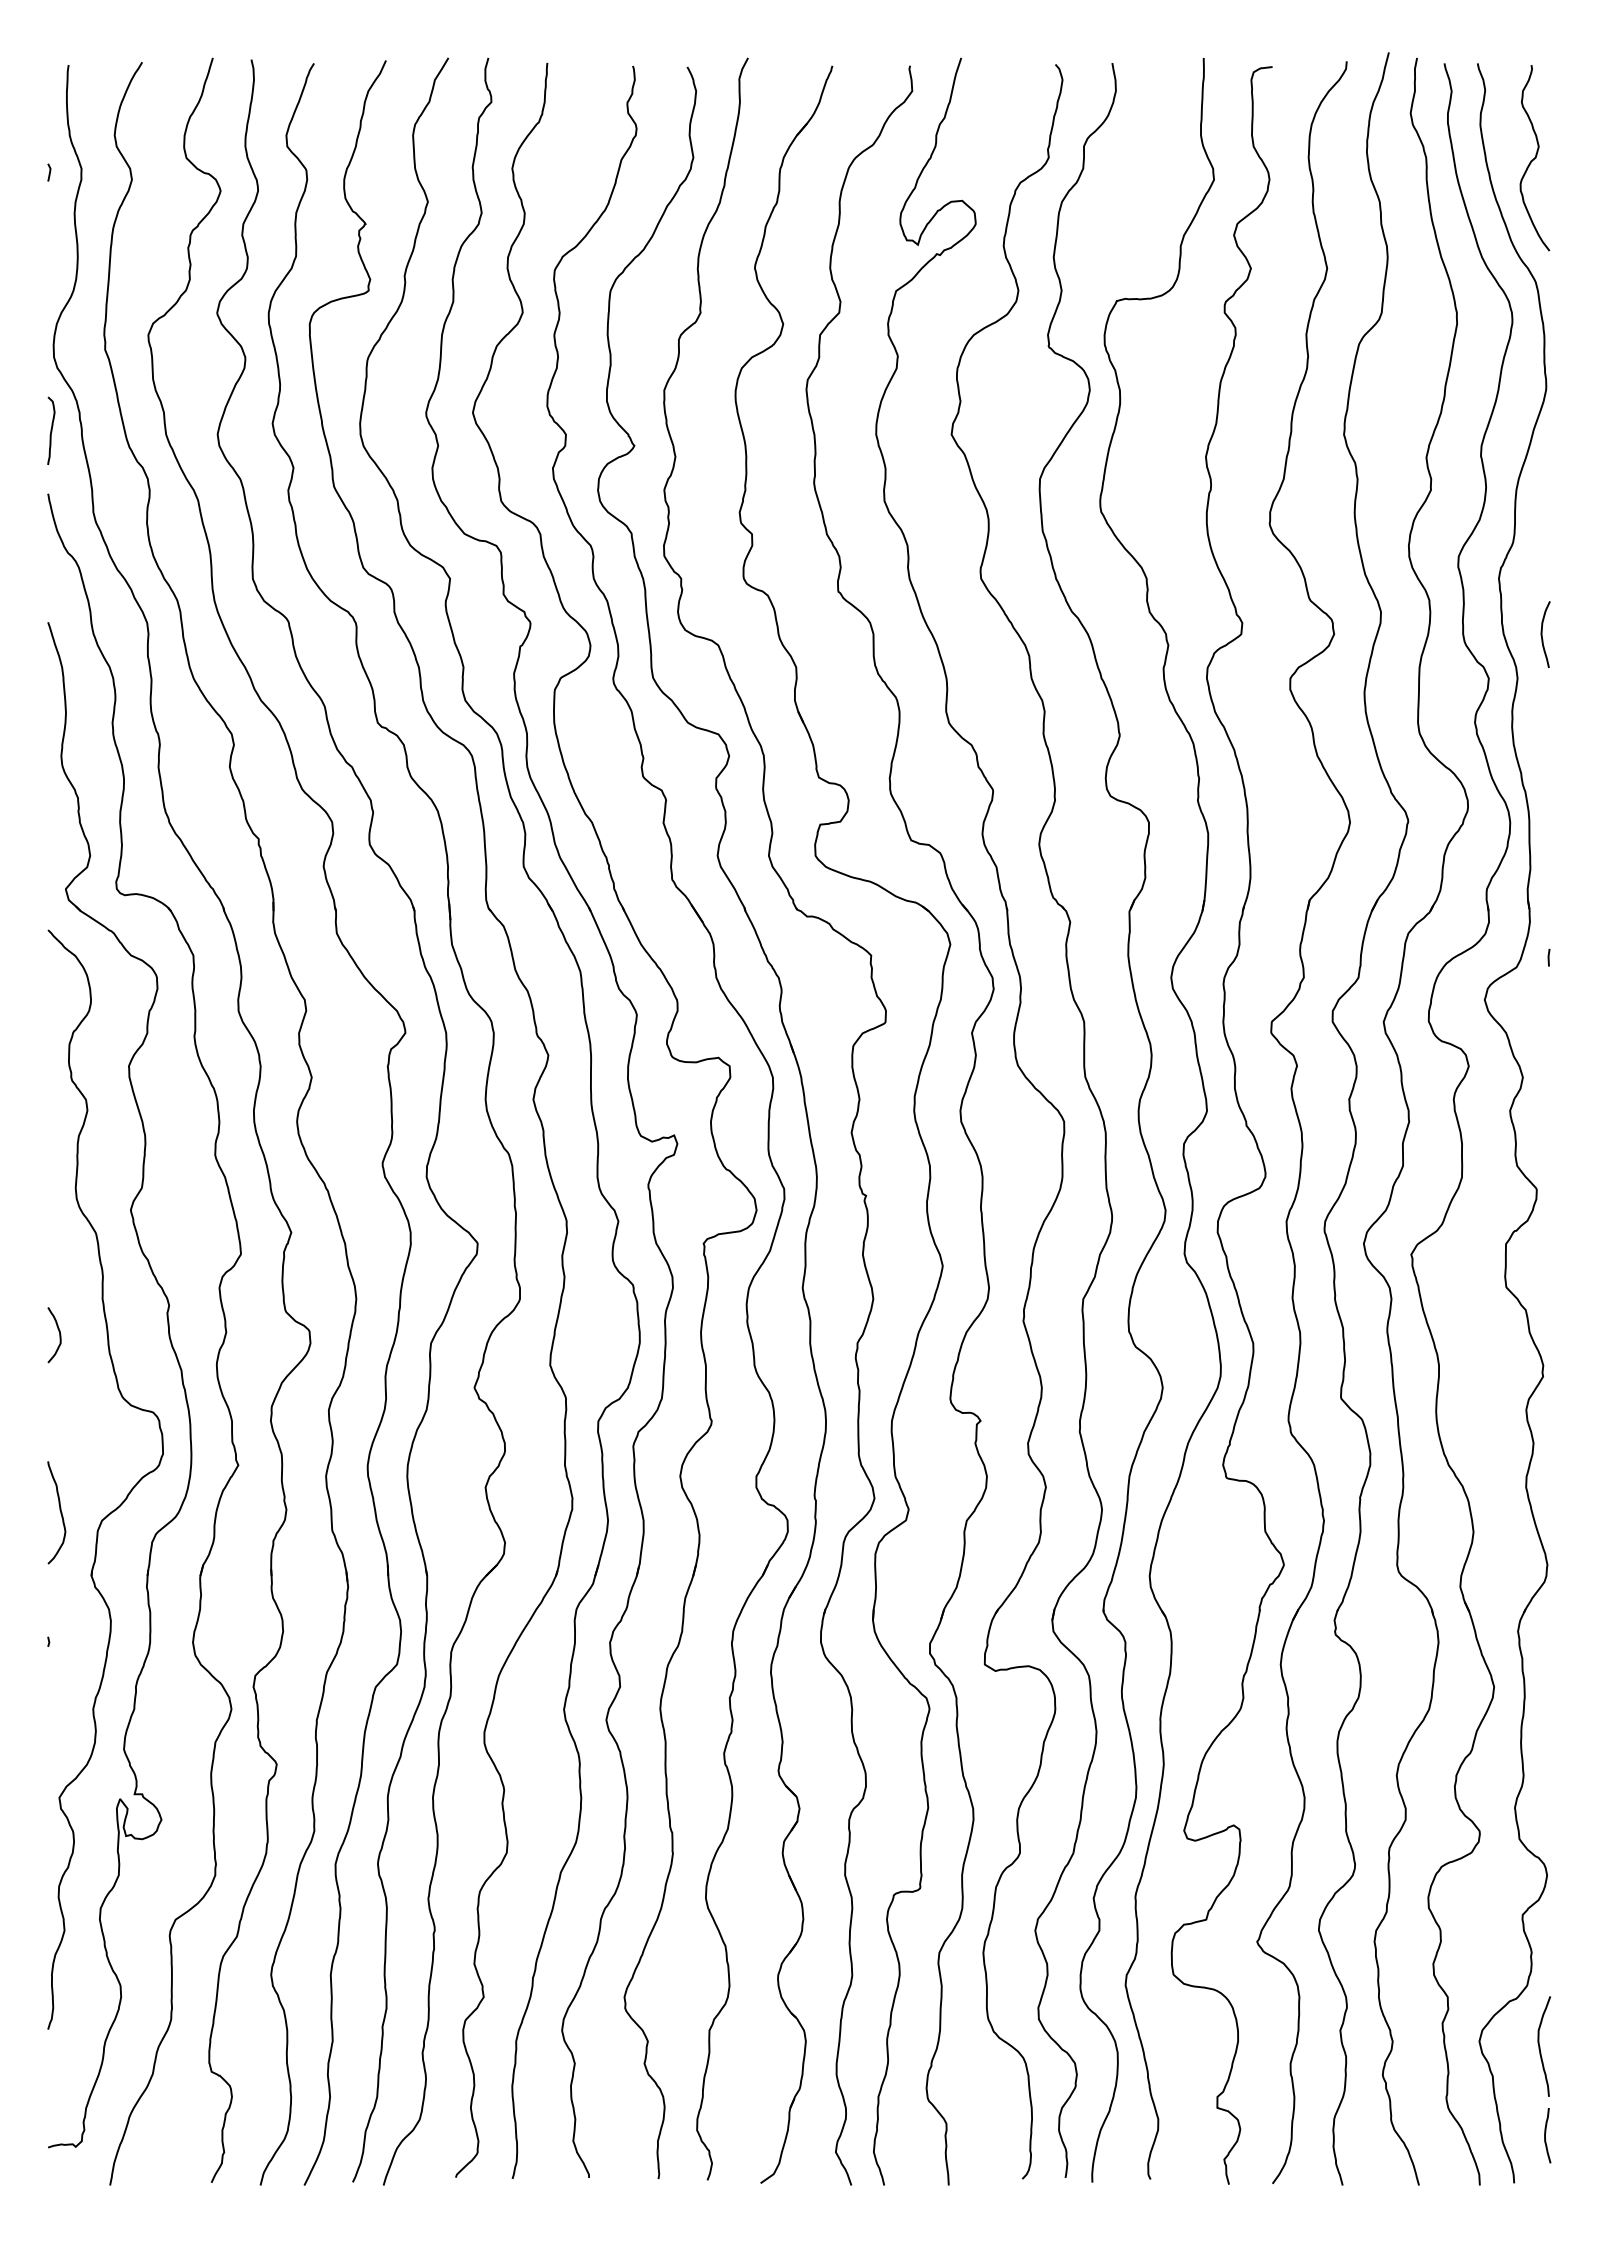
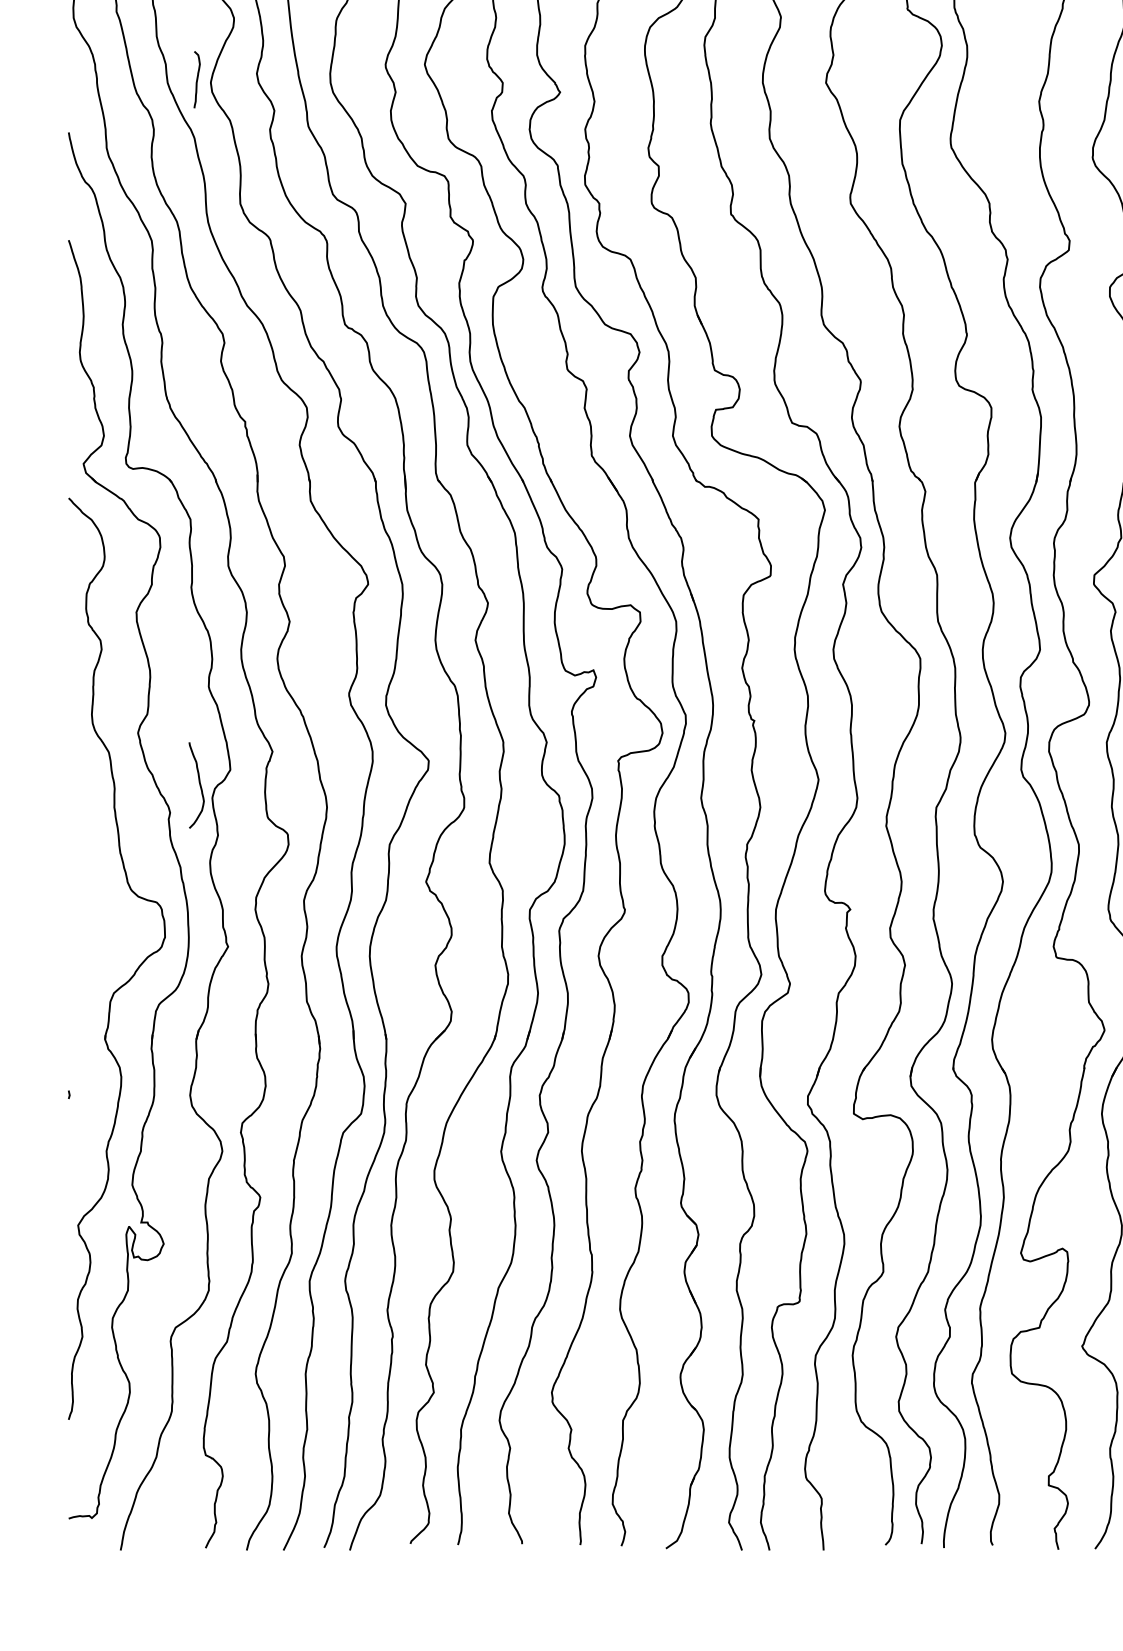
curve: (51, 430) -> (197, 79), moved
curve: (59, 1335) -> (78, 837), removed
curve: (59, 1510) -> (198, 783), moved

